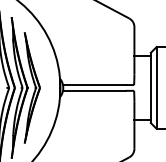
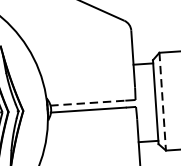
line: (94, 85) -> (88, 103), solid -> dashed
line: (156, 87) -> (162, 101), solid -> dashed

